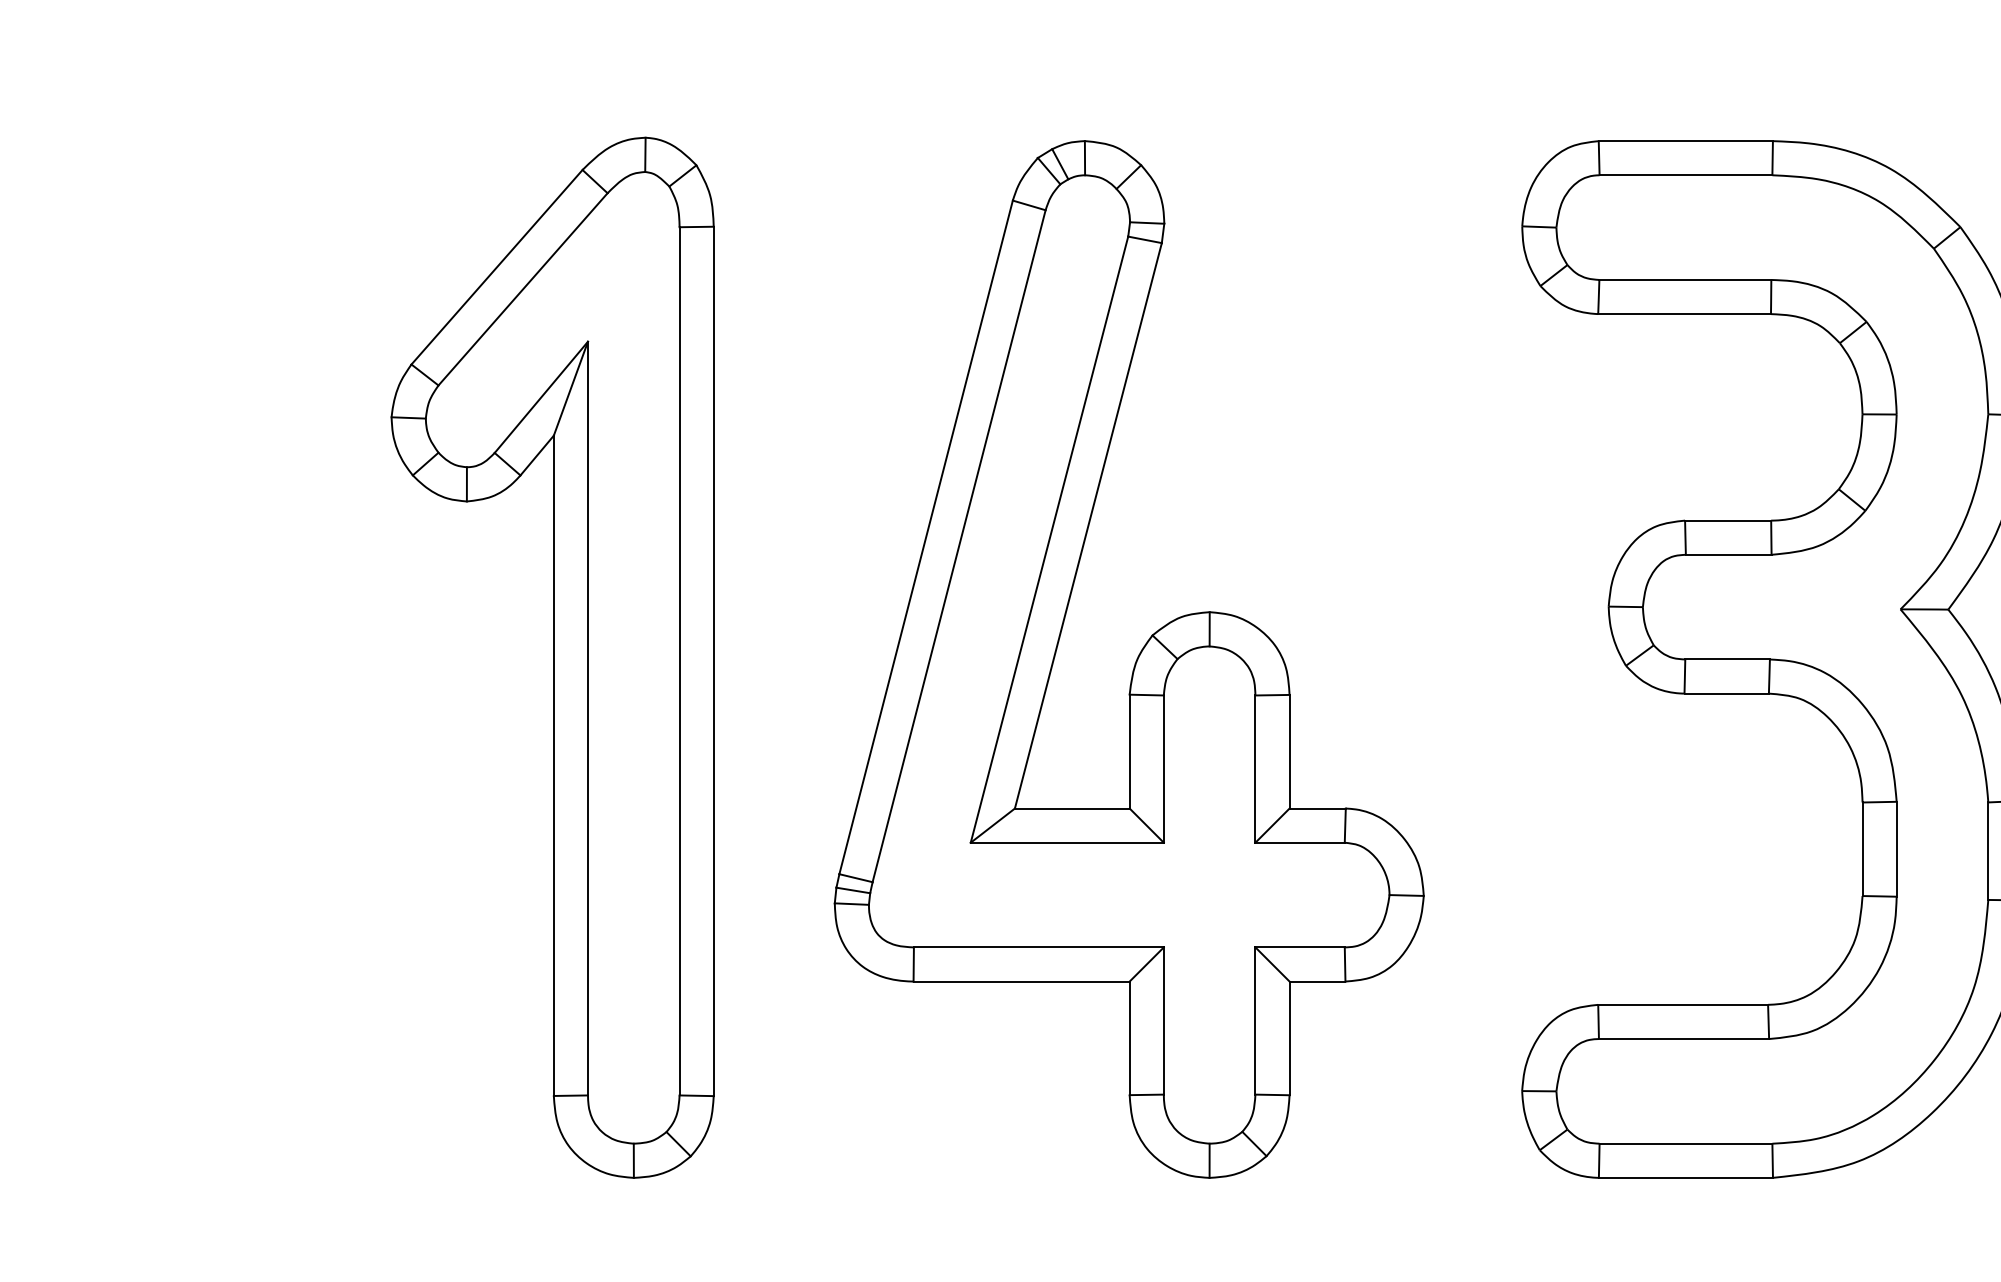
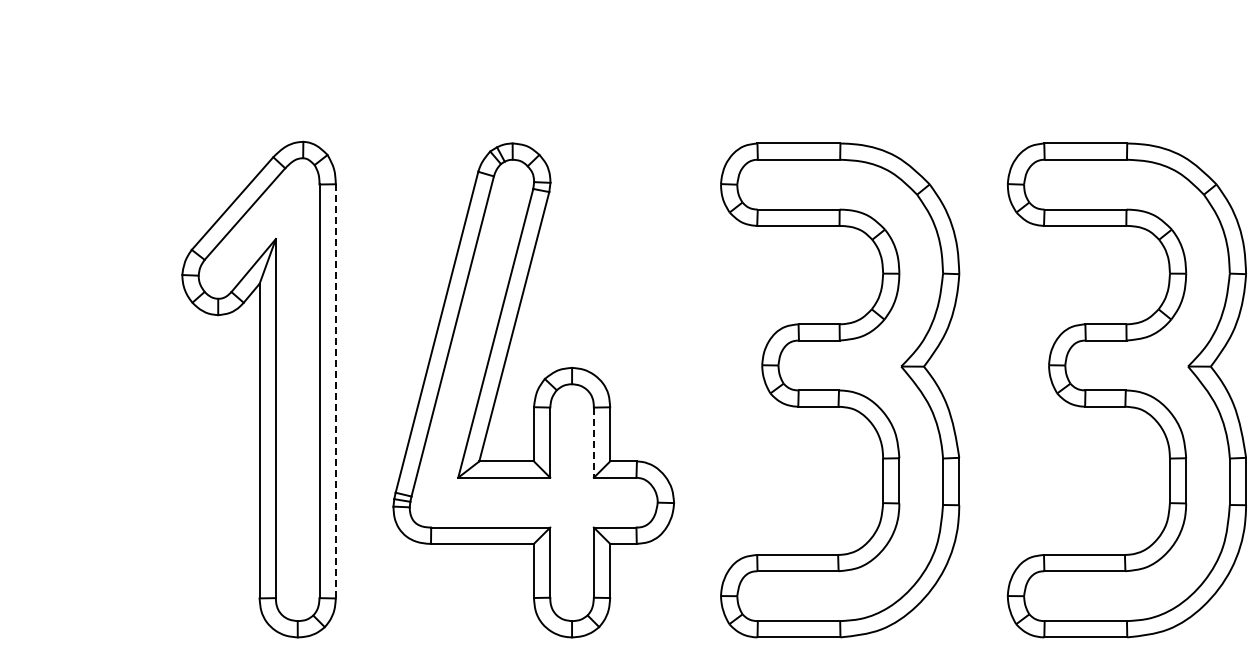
line: (713, 659) -> (335, 390), solid -> dashed
line: (1254, 770) -> (593, 443), solid -> dashed

